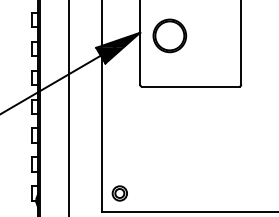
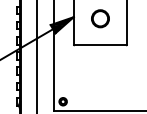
circle: (169, 35) -> (100, 18), moved

